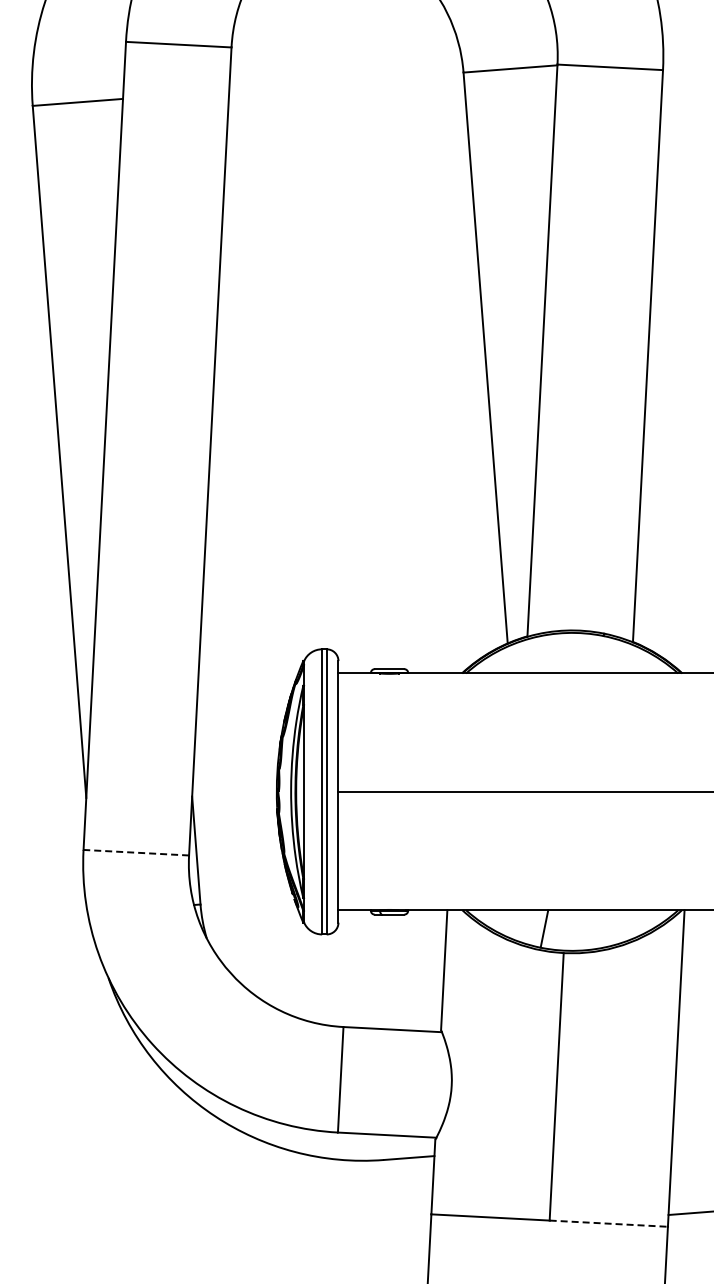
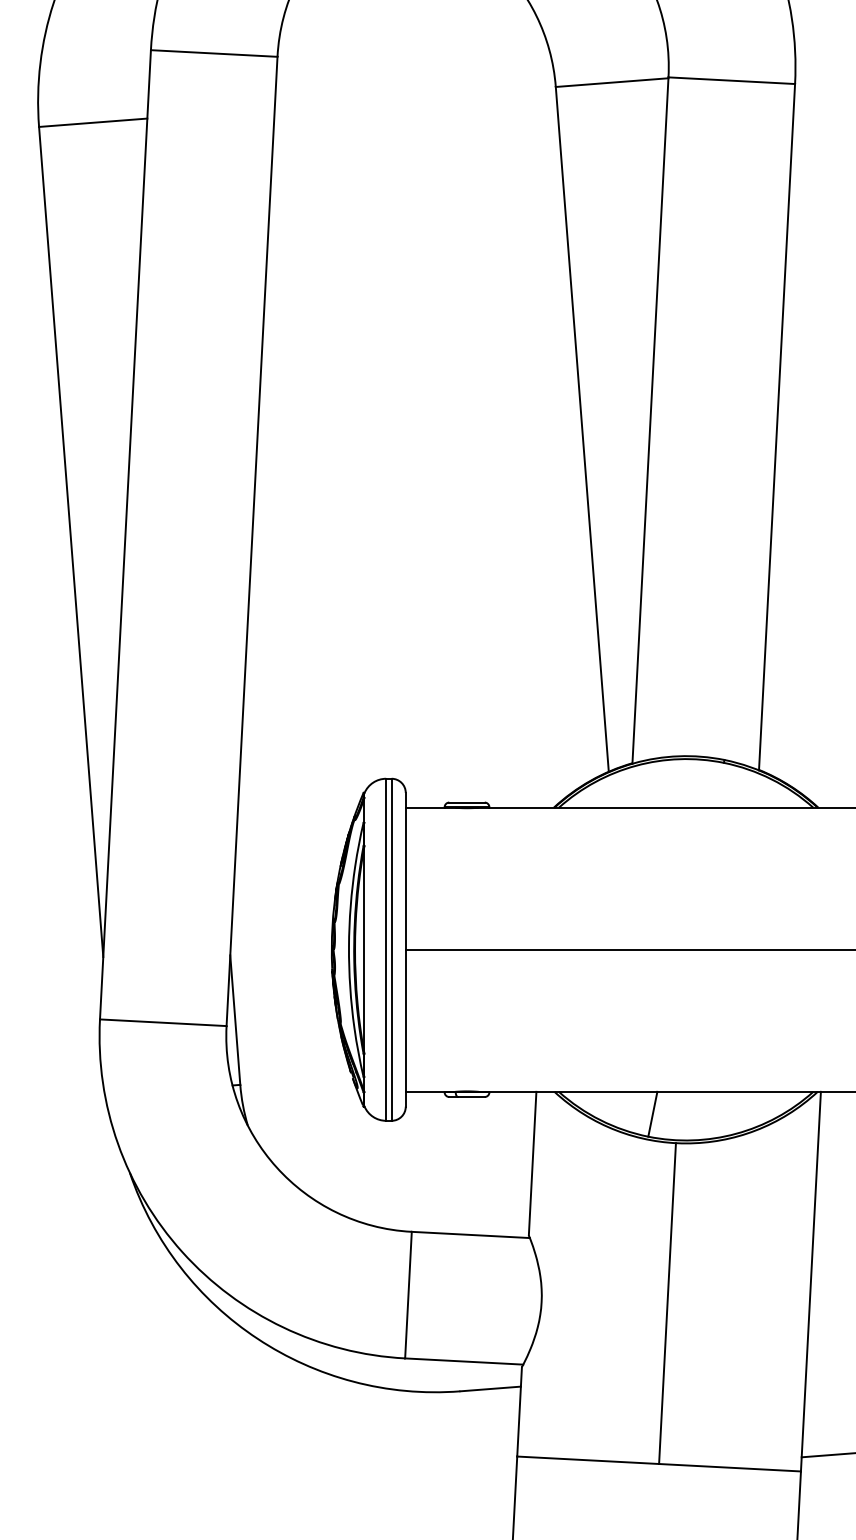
line: (136, 852) -> (163, 1022), dashed -> solid
line: (609, 1223) -> (730, 1467), dashed -> solid

